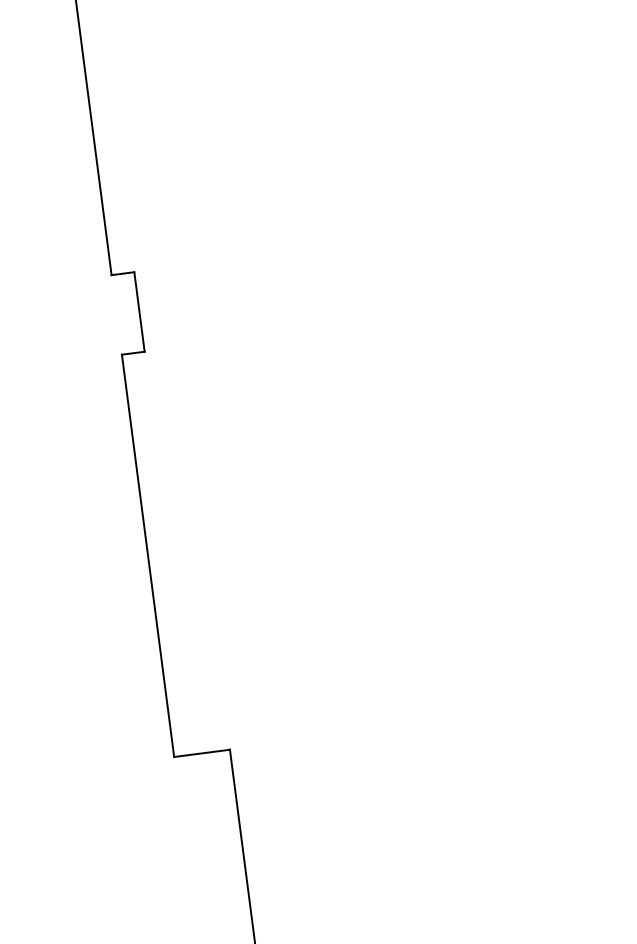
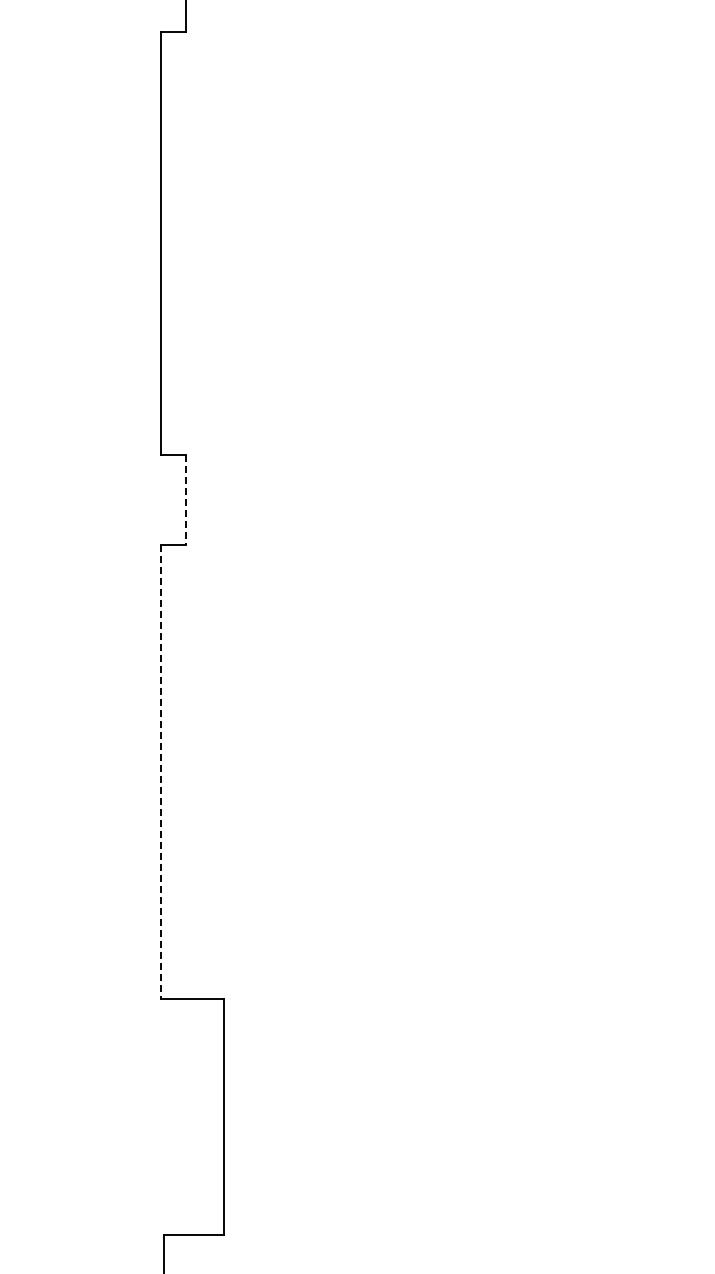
line: (139, 312) -> (186, 500), solid -> dashed
line: (147, 556) -> (160, 772), solid -> dashed

